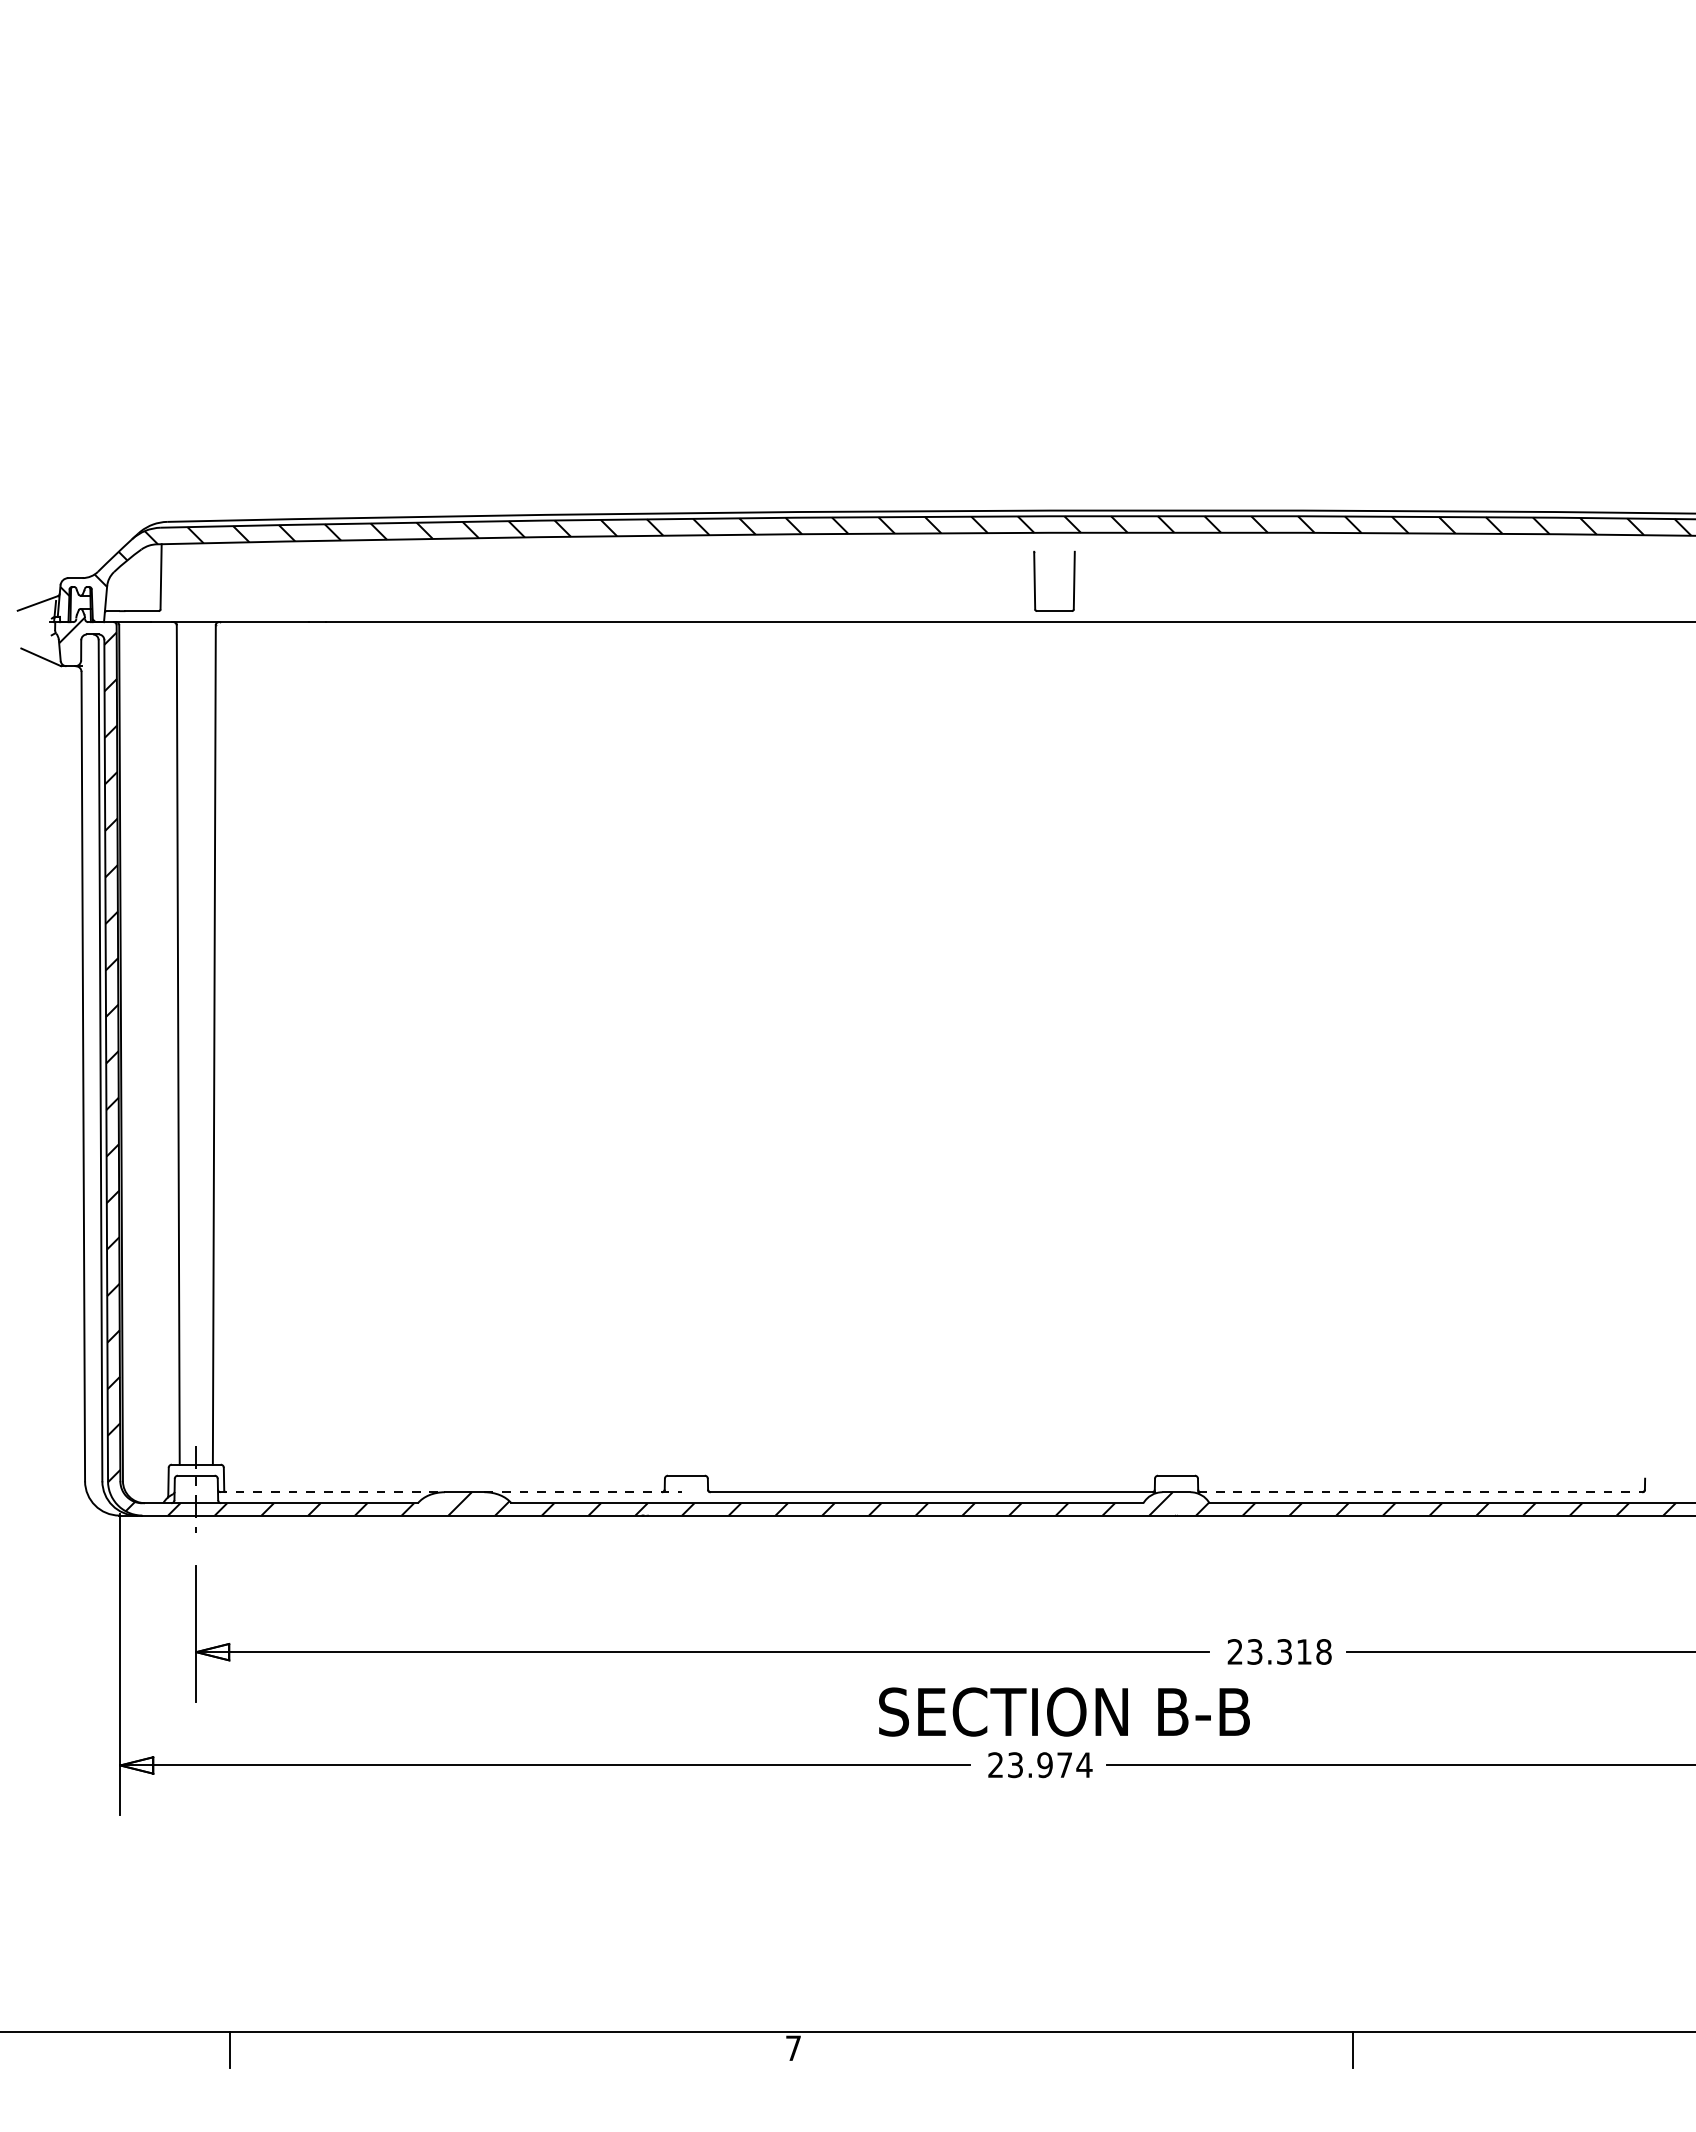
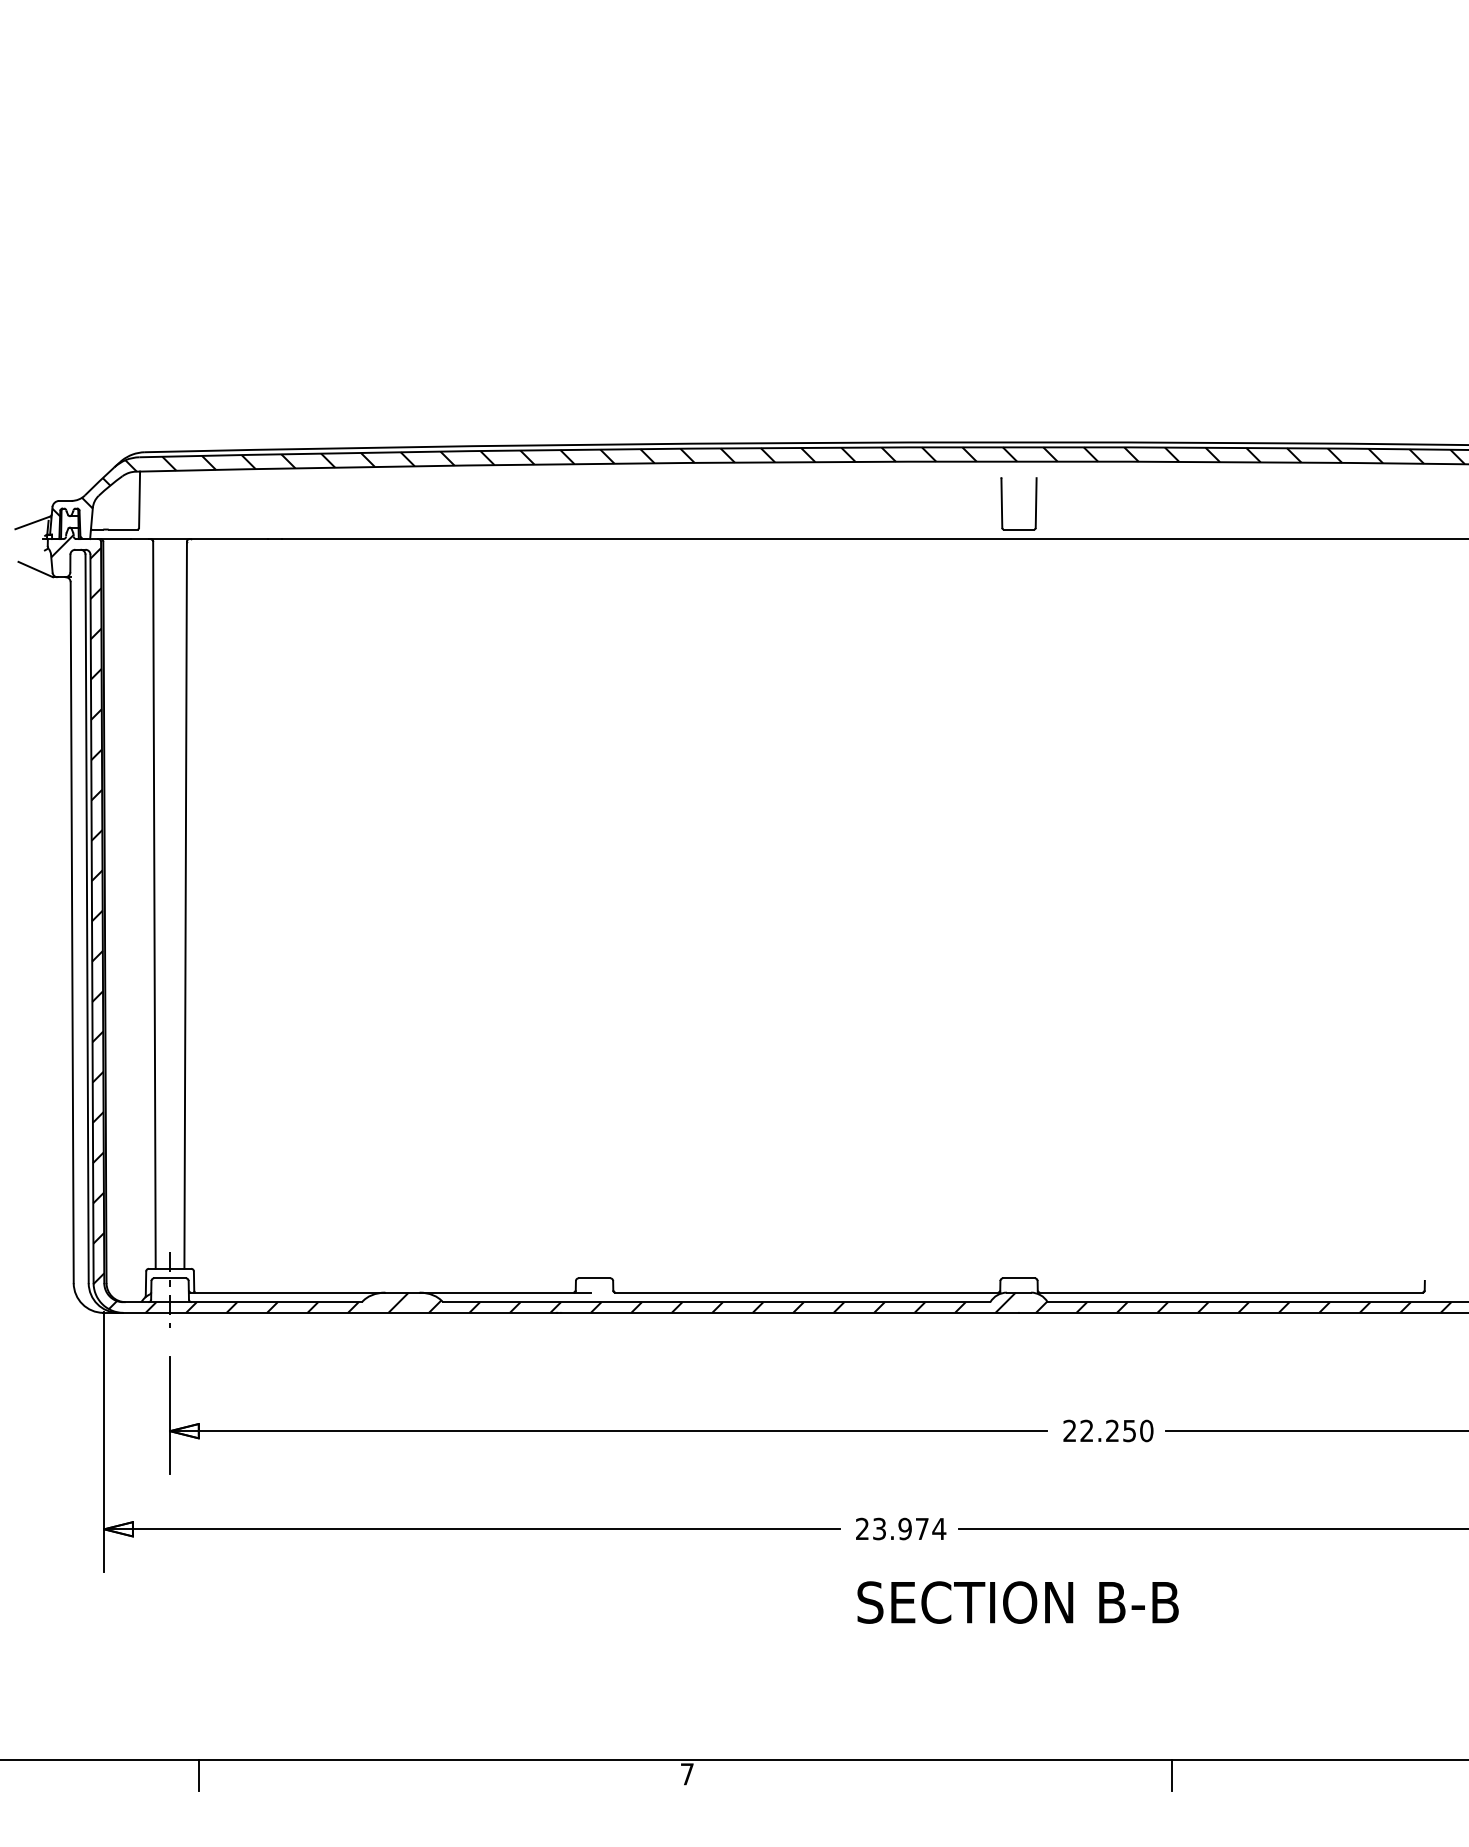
part: (1035, 580) -> (1002, 503), moved
line: (331, 1492) -> (287, 1292), dashed -> solid
line: (583, 1492) -> (505, 1292), dashed -> solid
line: (1420, 1492) -> (1230, 1292), dashed -> solid
text: (1289, 1651) -> (1116, 1430), 23.318 -> 22.250
text: (1064, 1711) -> (1018, 1602), moved

